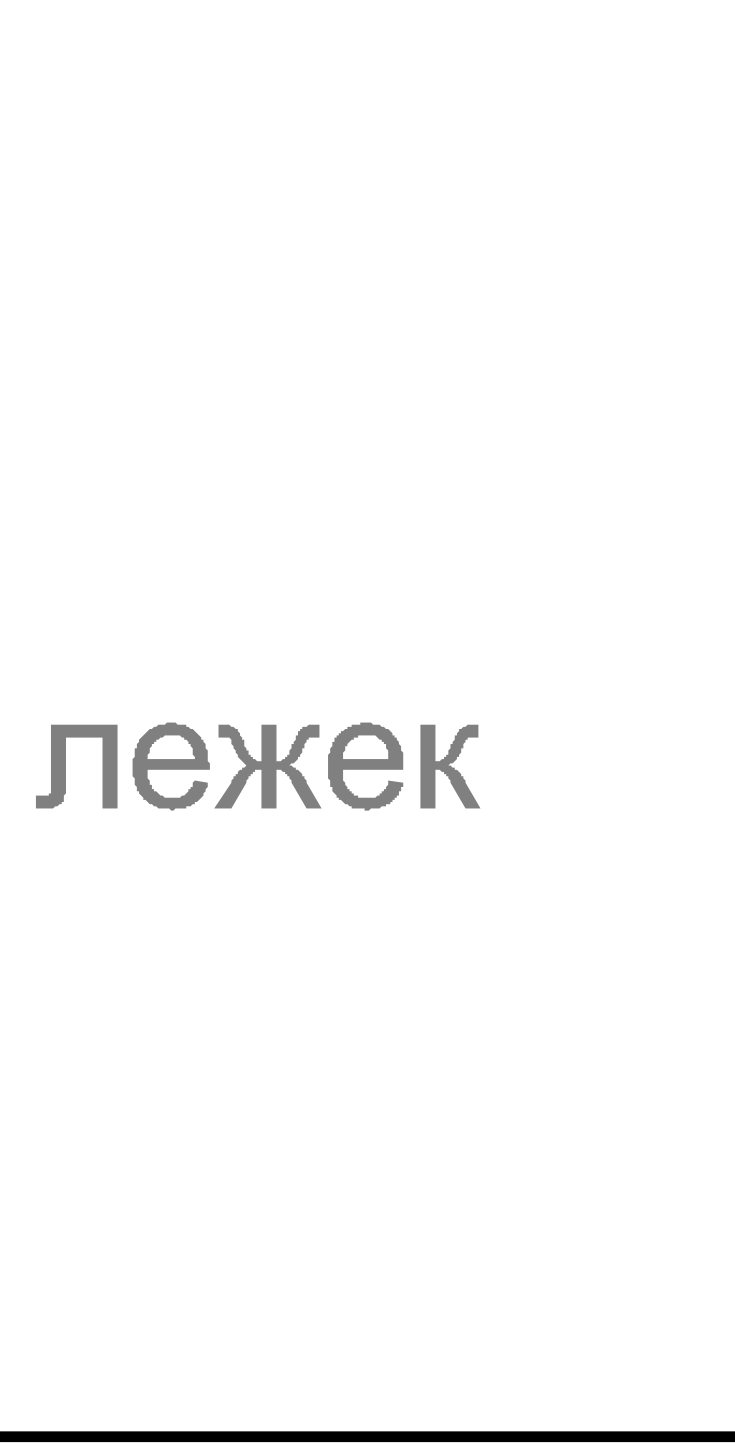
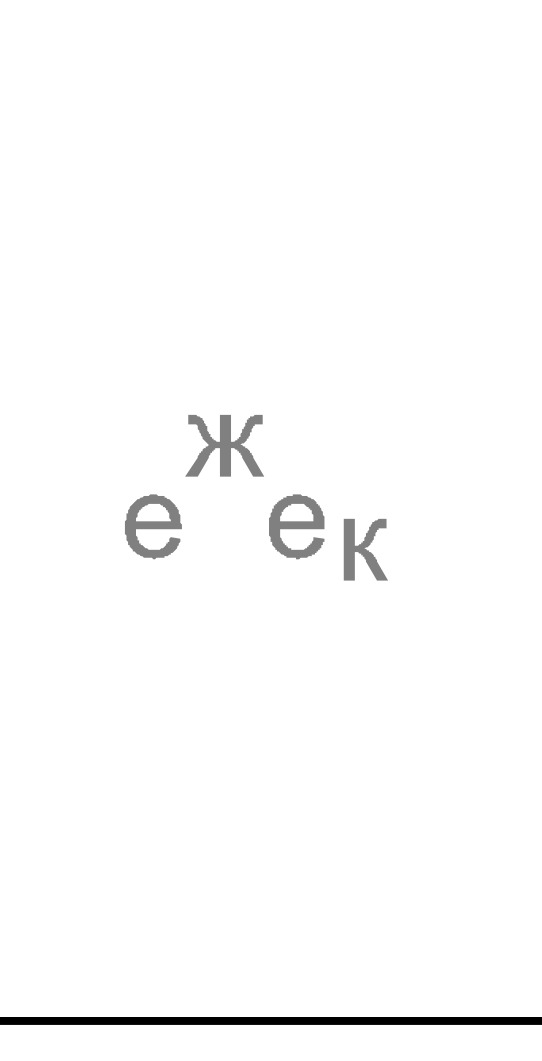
fill: (76, 766) -> (83, 526), removed
part: (267, 766) -> (224, 445), moved
part: (449, 766) -> (365, 549), moved

